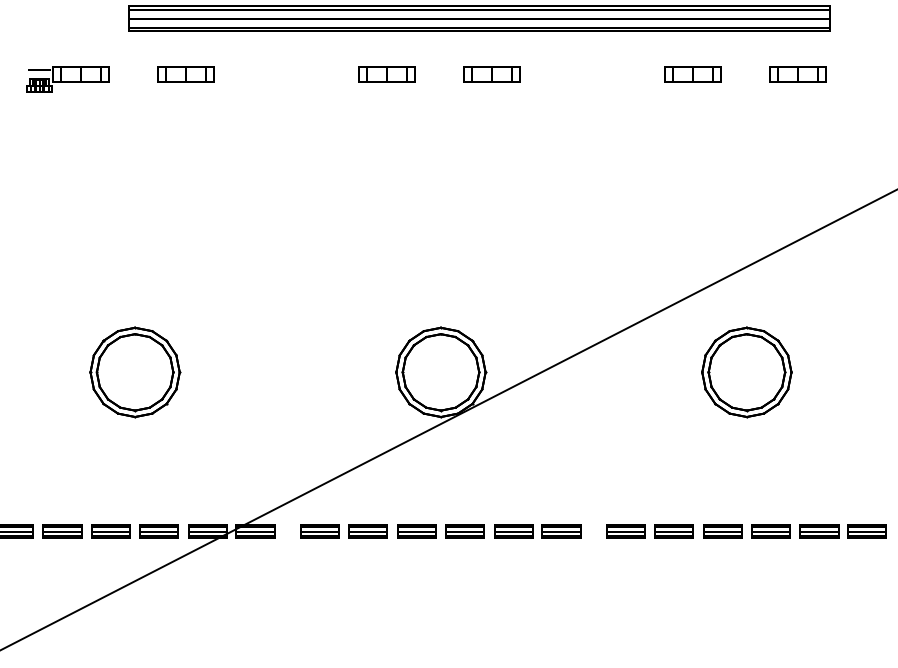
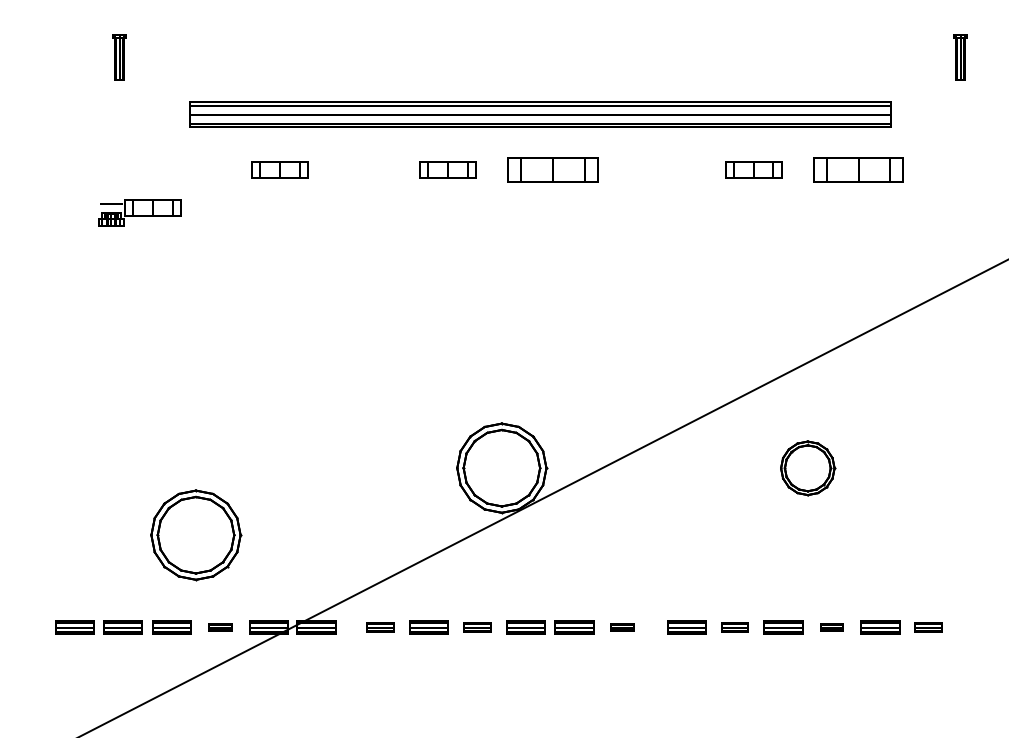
part: (185, 73) -> (279, 169), moved
part: (491, 73) -> (552, 169), size x1.6
part: (797, 73) -> (858, 169), size x1.6
part: (67, 78) -> (139, 212), moved
part: (135, 372) -> (196, 535), moved
part: (746, 372) -> (807, 468), size x0.6
part: (158, 531) -> (219, 627), size x0.6
part: (319, 531) -> (380, 627), size x0.7
part: (416, 531) -> (477, 627), size x0.7
part: (560, 531) -> (621, 627), size x0.6
part: (673, 531) -> (734, 627), size x0.7
part: (770, 531) -> (831, 627), size x0.6
part: (866, 531) -> (927, 627), size x0.7

